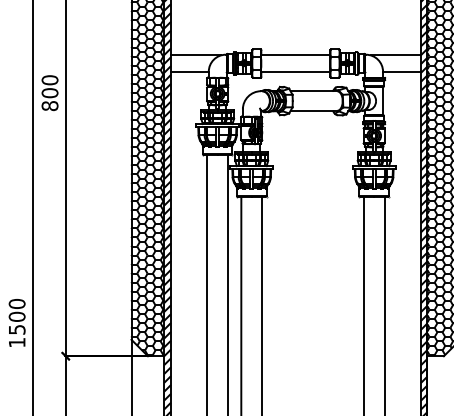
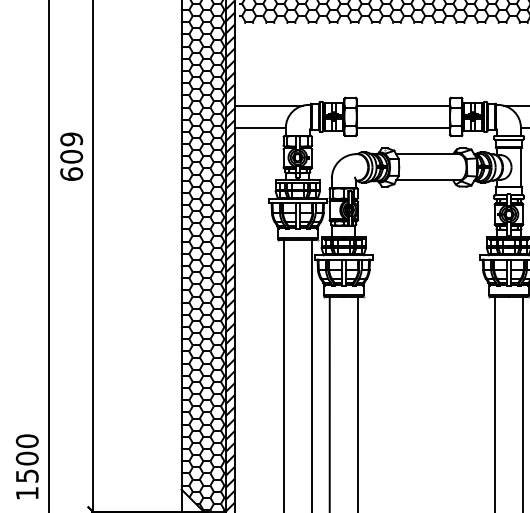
text: (49, 93) -> (70, 157), 800 -> 609

